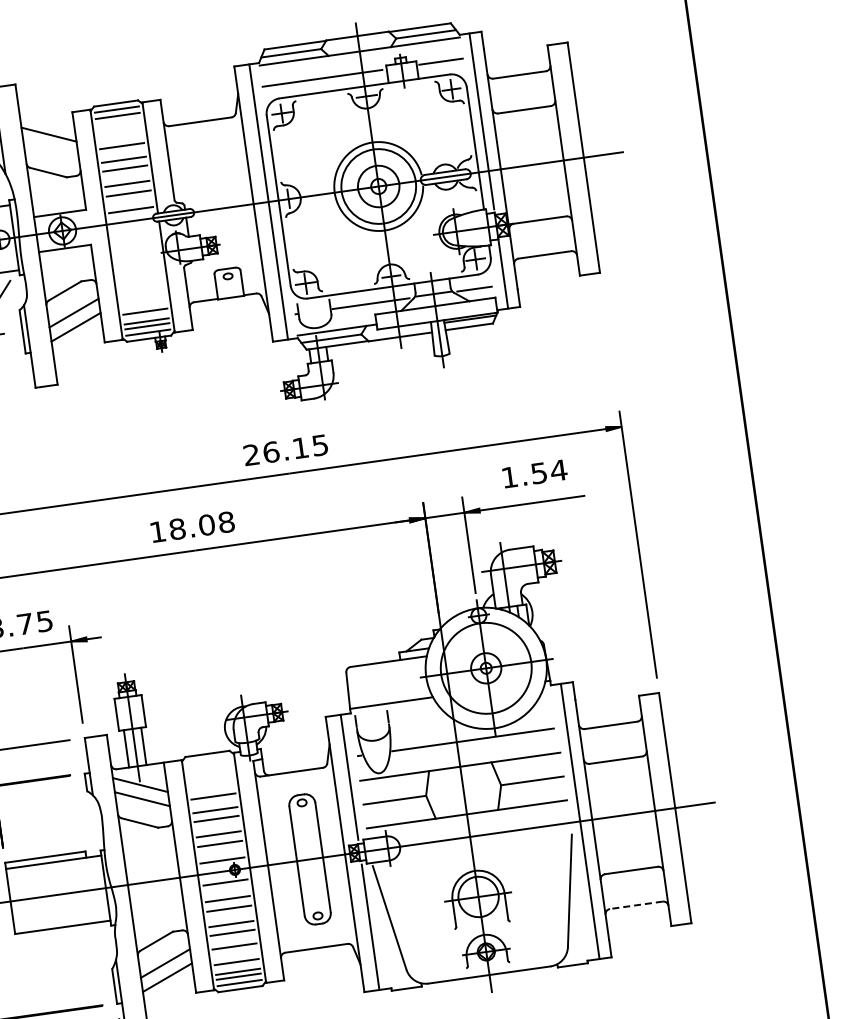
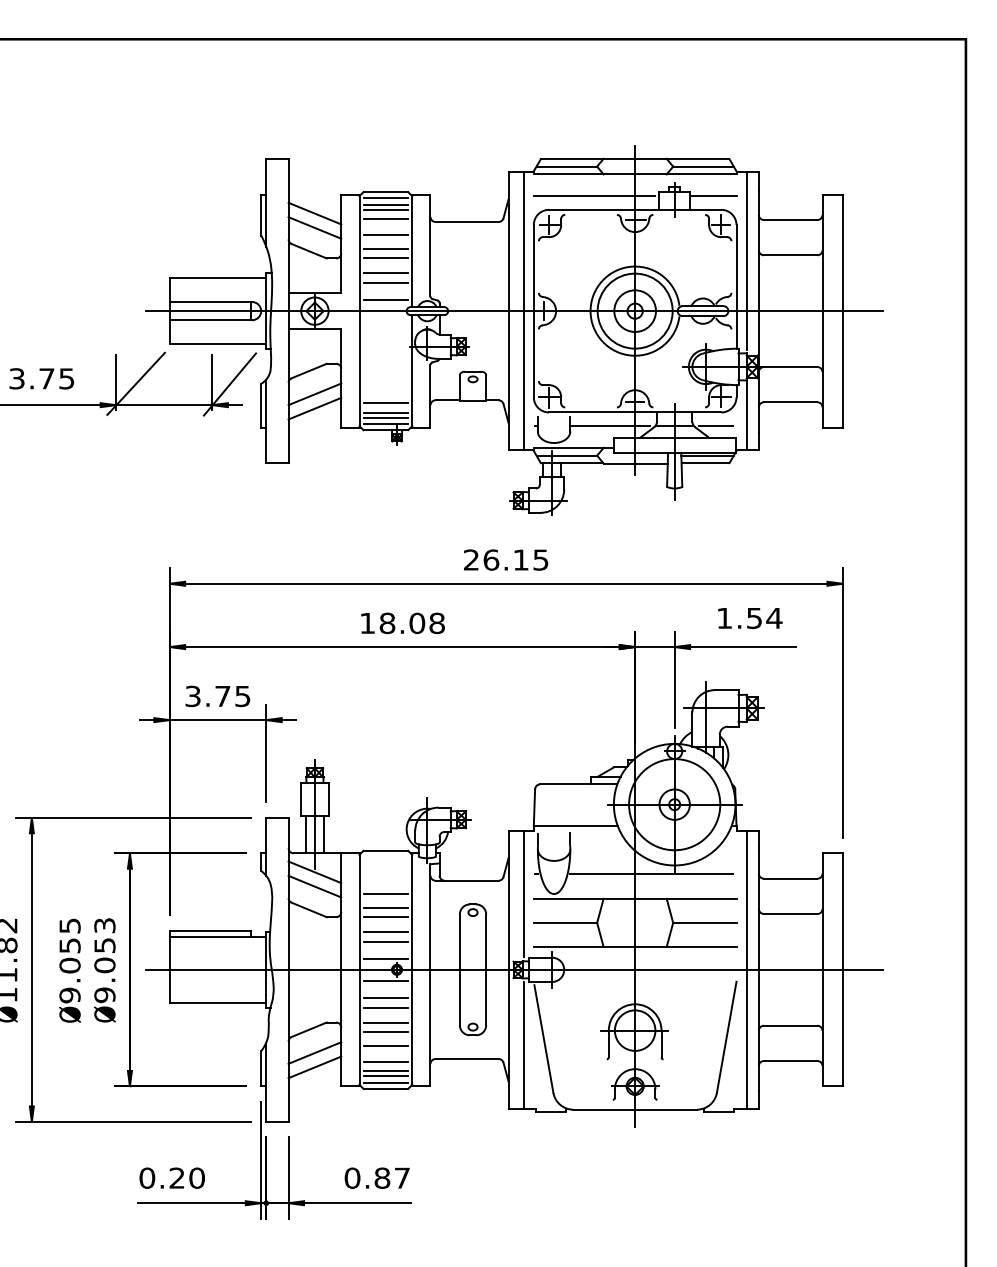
line: (118, 120) -> (385, 209), added
line: (119, 130) -> (385, 219), added
line: (50, 148) -> (314, 227), added
line: (636, 904) -> (790, 1060), dashed -> solid

